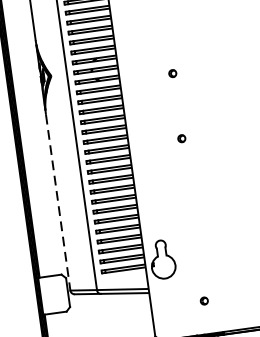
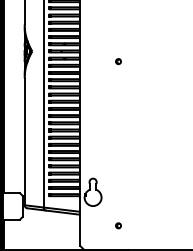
part: (181, 138) -> (118, 108), removed
line: (58, 203) -> (24, 142), dashed -> solid

